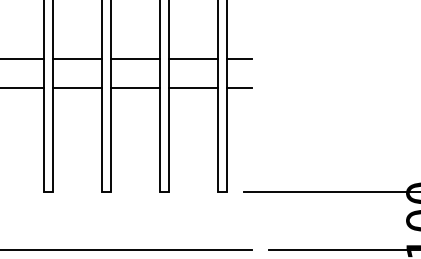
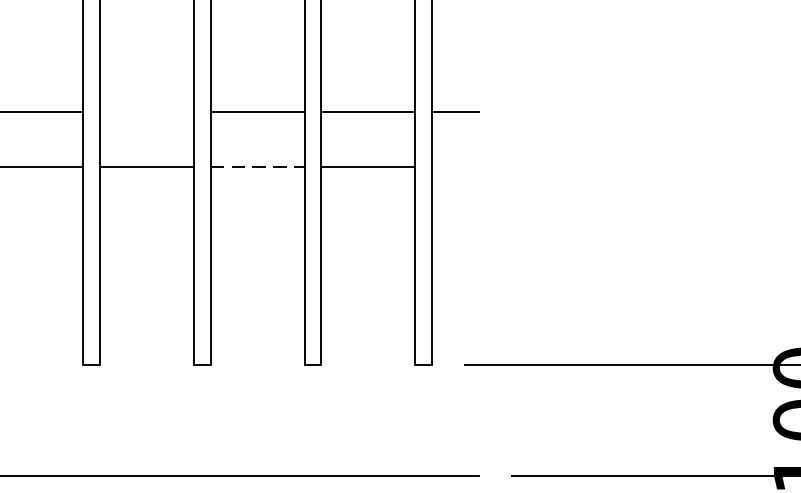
line: (77, 58) -> (147, 111), removed
line: (135, 87) -> (257, 166), solid -> dashed
line: (239, 87) -> (455, 166), removed

